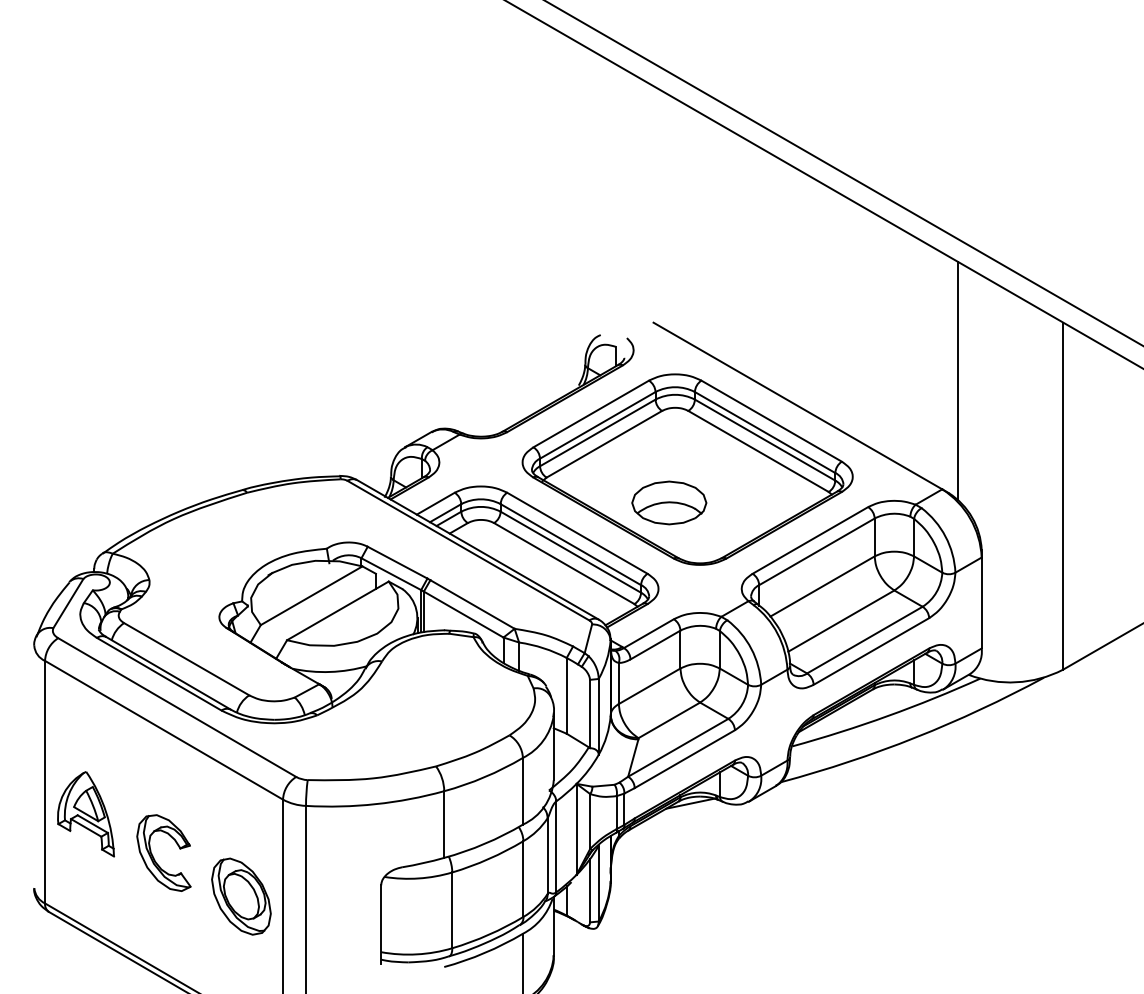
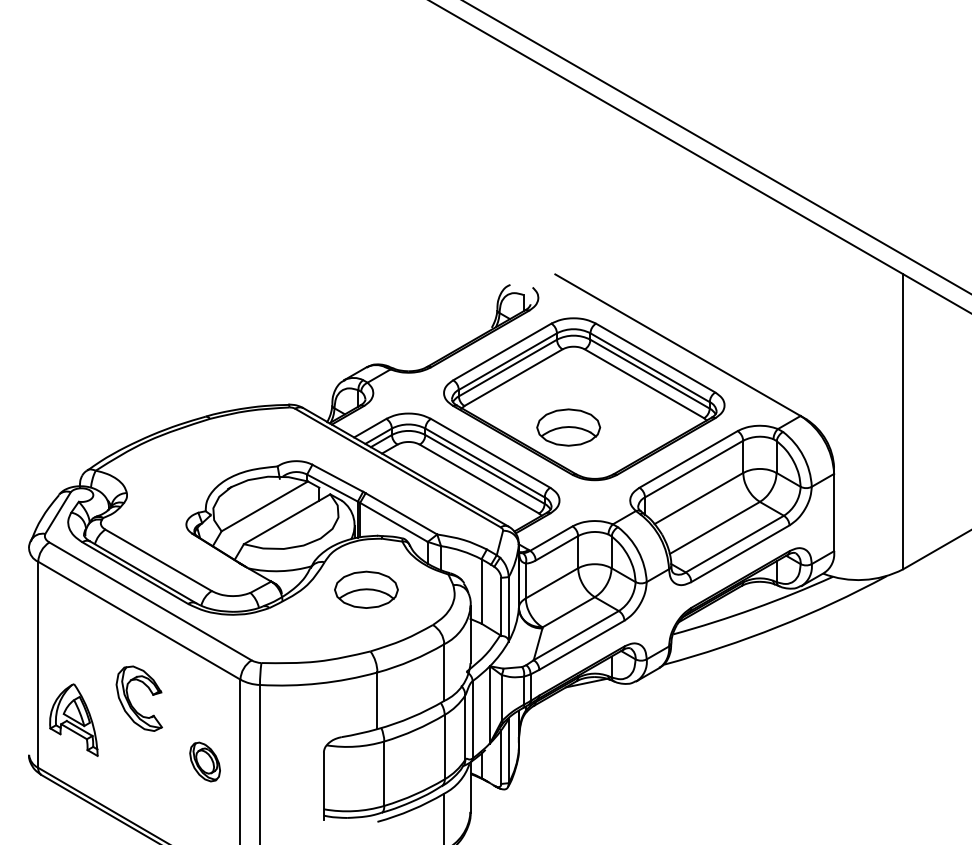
line: (958, 380) -> (814, 323), removed
part: (431, 693) -> (366, 589), added
part: (85, 814) -> (73, 720), moved
part: (154, 857) -> (131, 702), moved
part: (241, 896) -> (205, 761), size x0.6

